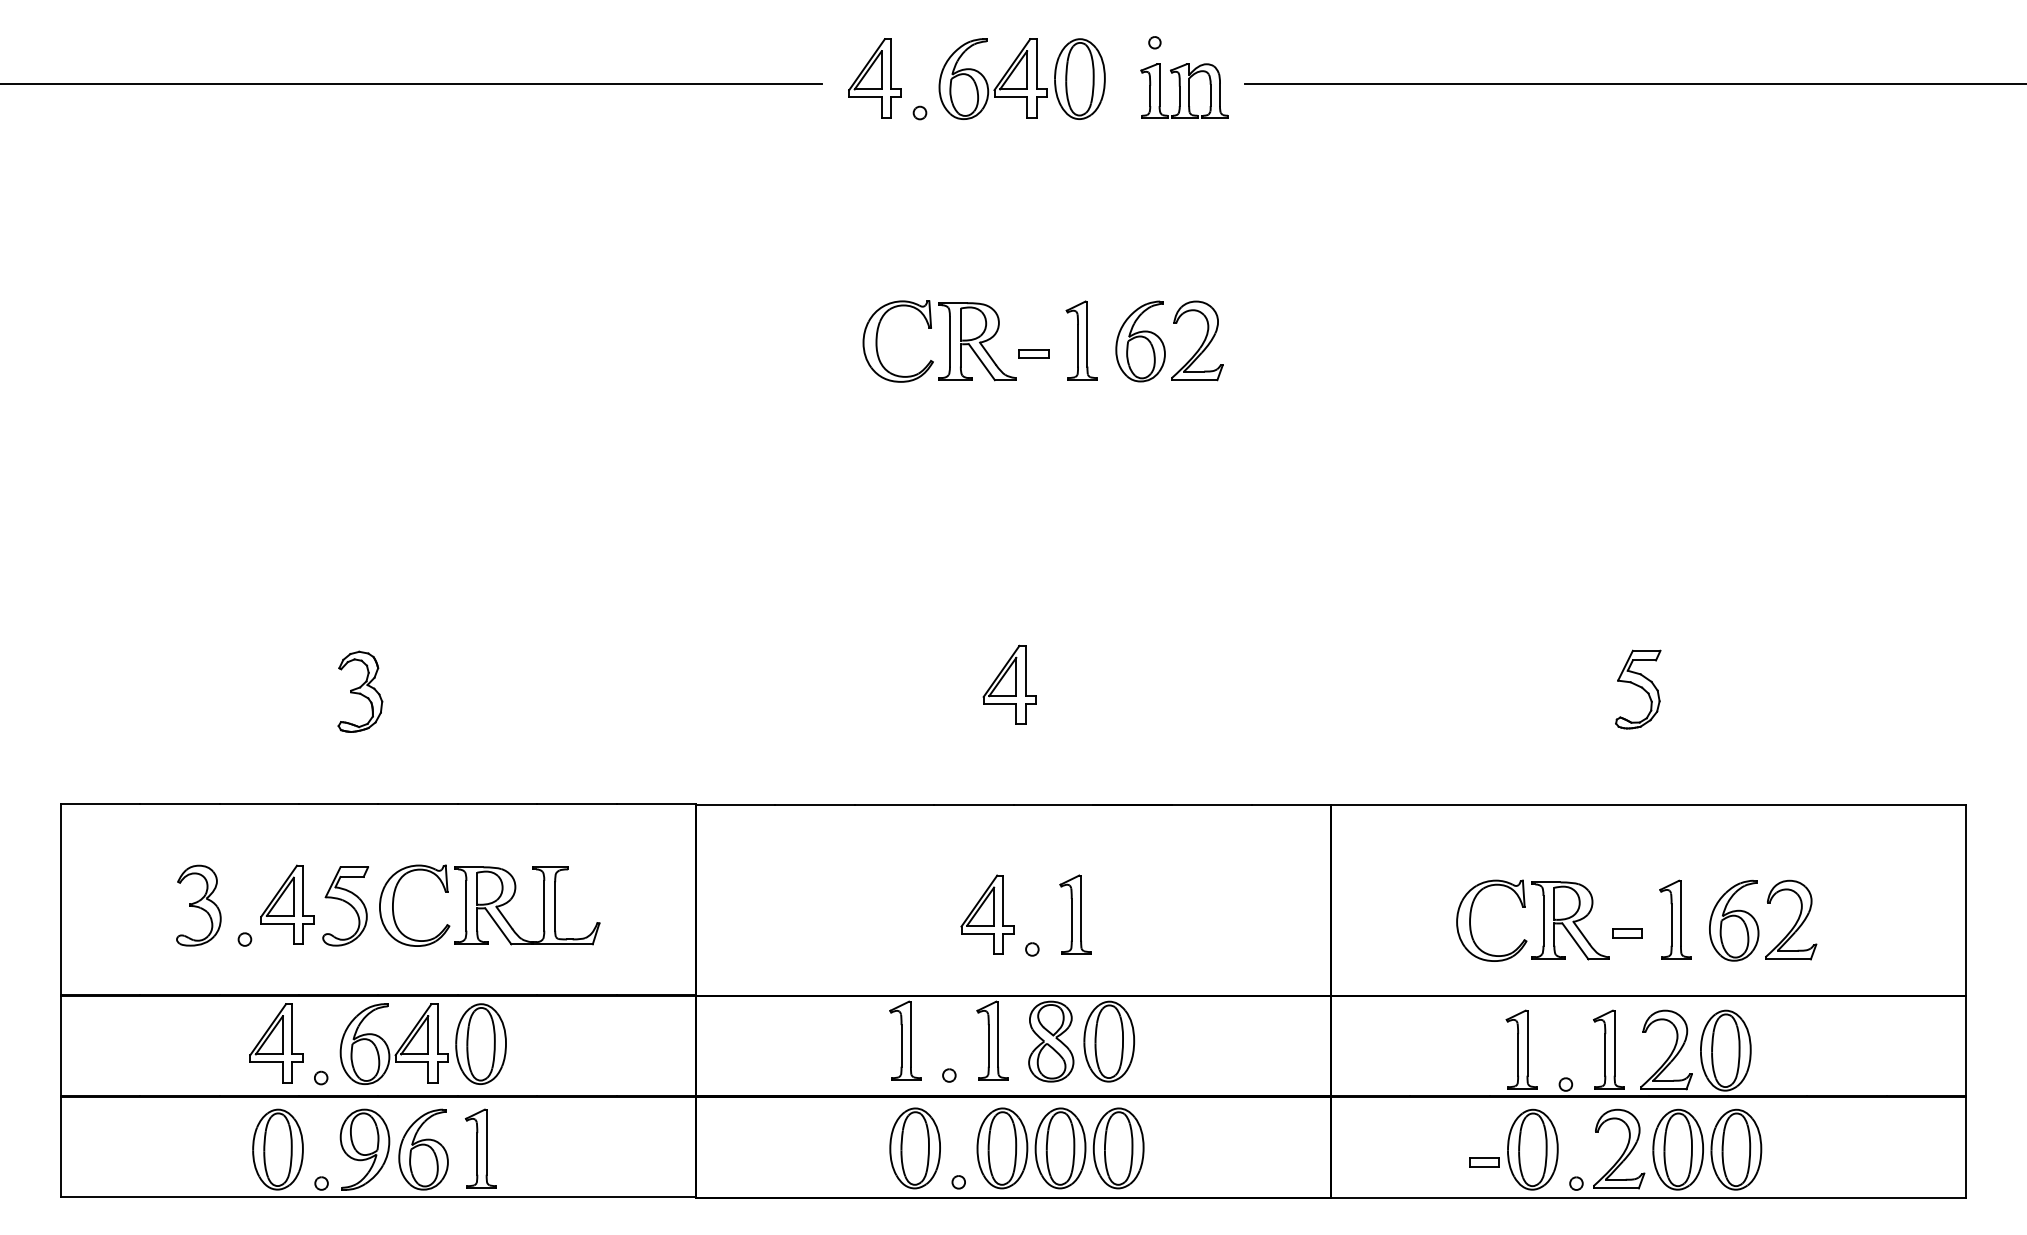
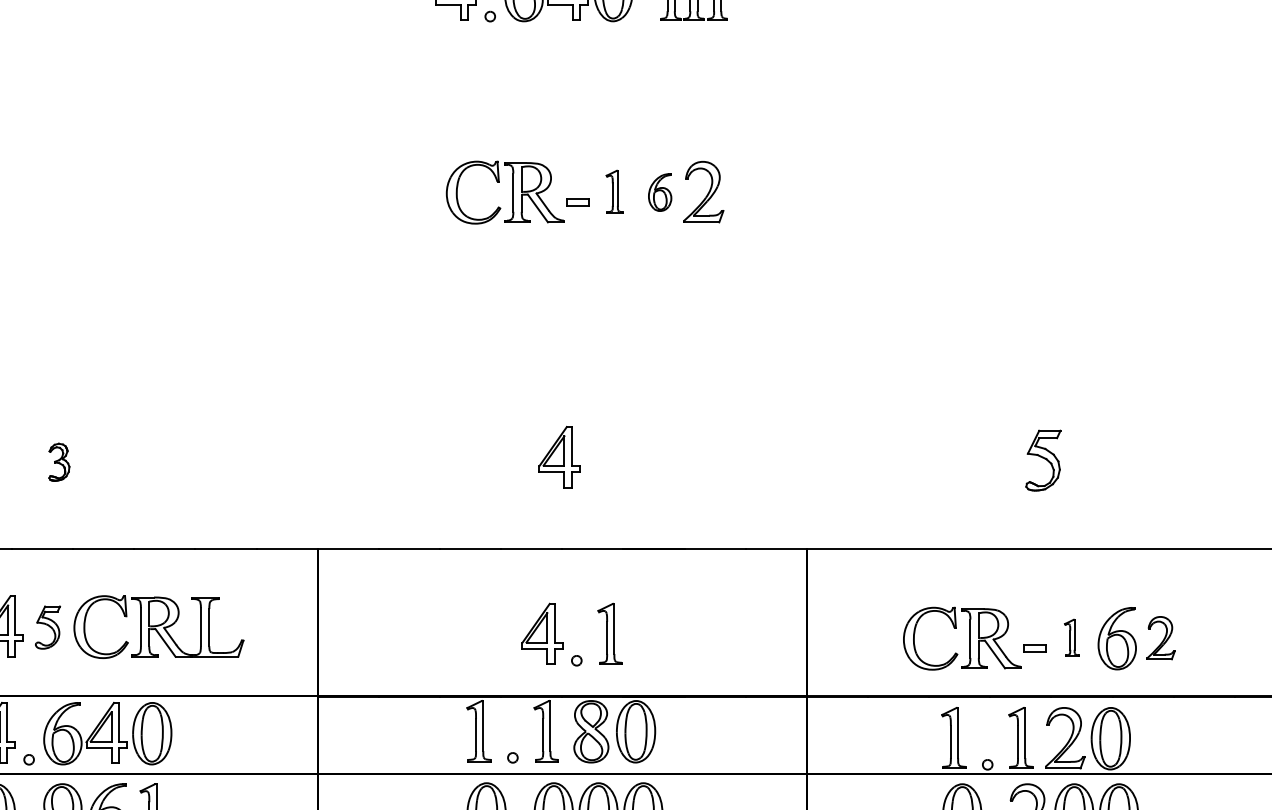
part: (1081, 340) -> (614, 191), size x0.7
part: (1140, 341) -> (660, 192), size x0.6
part: (360, 691) -> (59, 462), size x0.6
part: (345, 906) -> (47, 627), size x0.7
part: (1675, 919) -> (1072, 637), size x0.6
part: (1791, 919) -> (1161, 637), size x0.7

